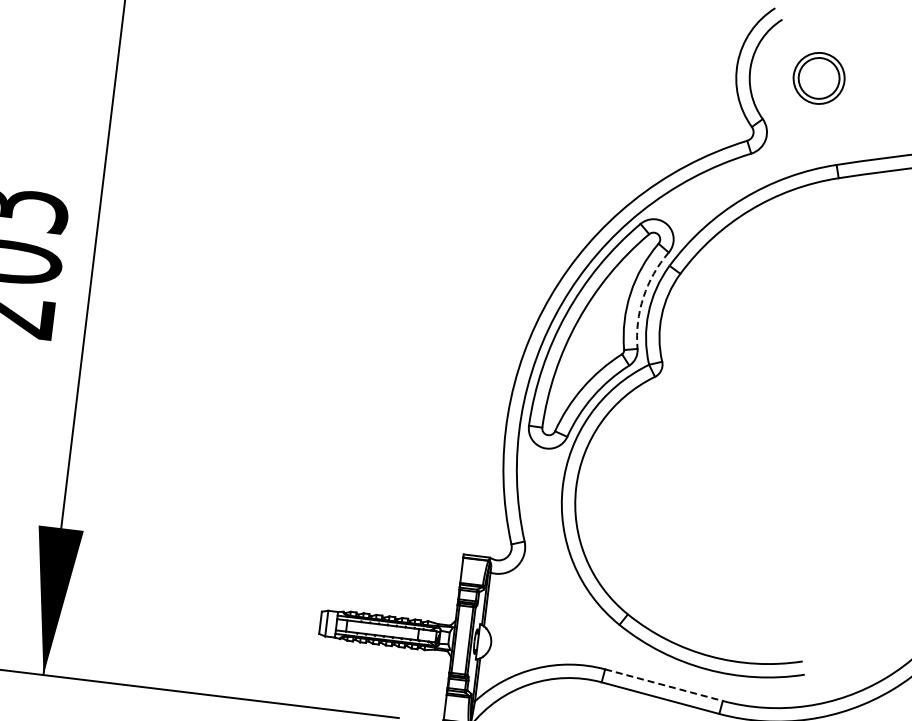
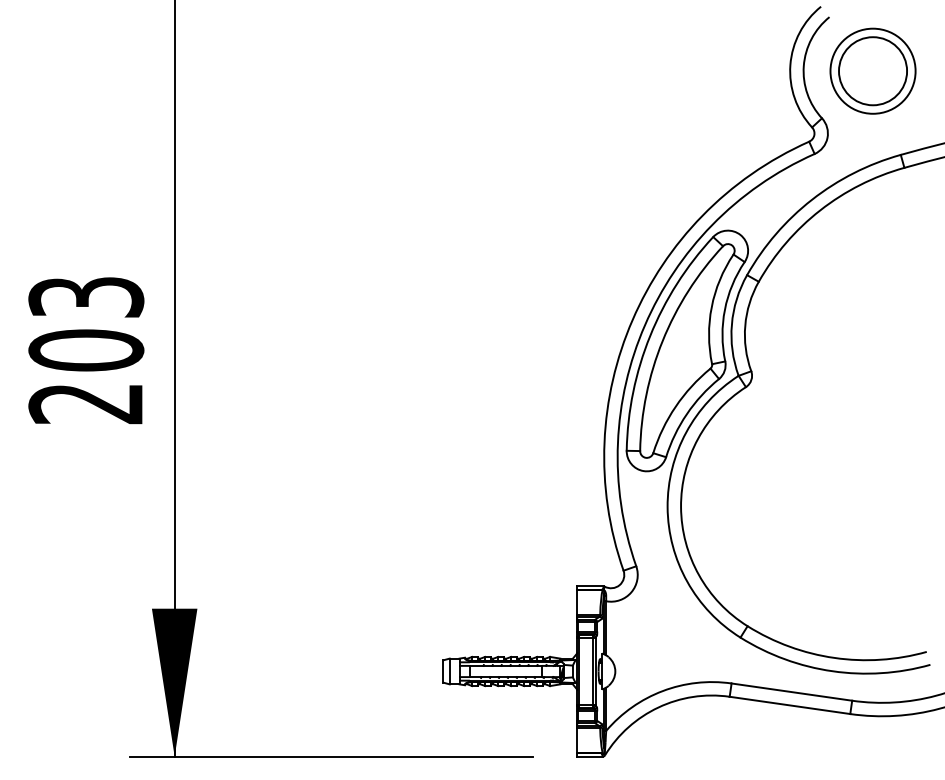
part: (818, 77) -> (872, 70), size x1.67
arc: (643, 297) -> (724, 309), dashed -> solid
line: (663, 685) -> (791, 692), dashed -> solid

